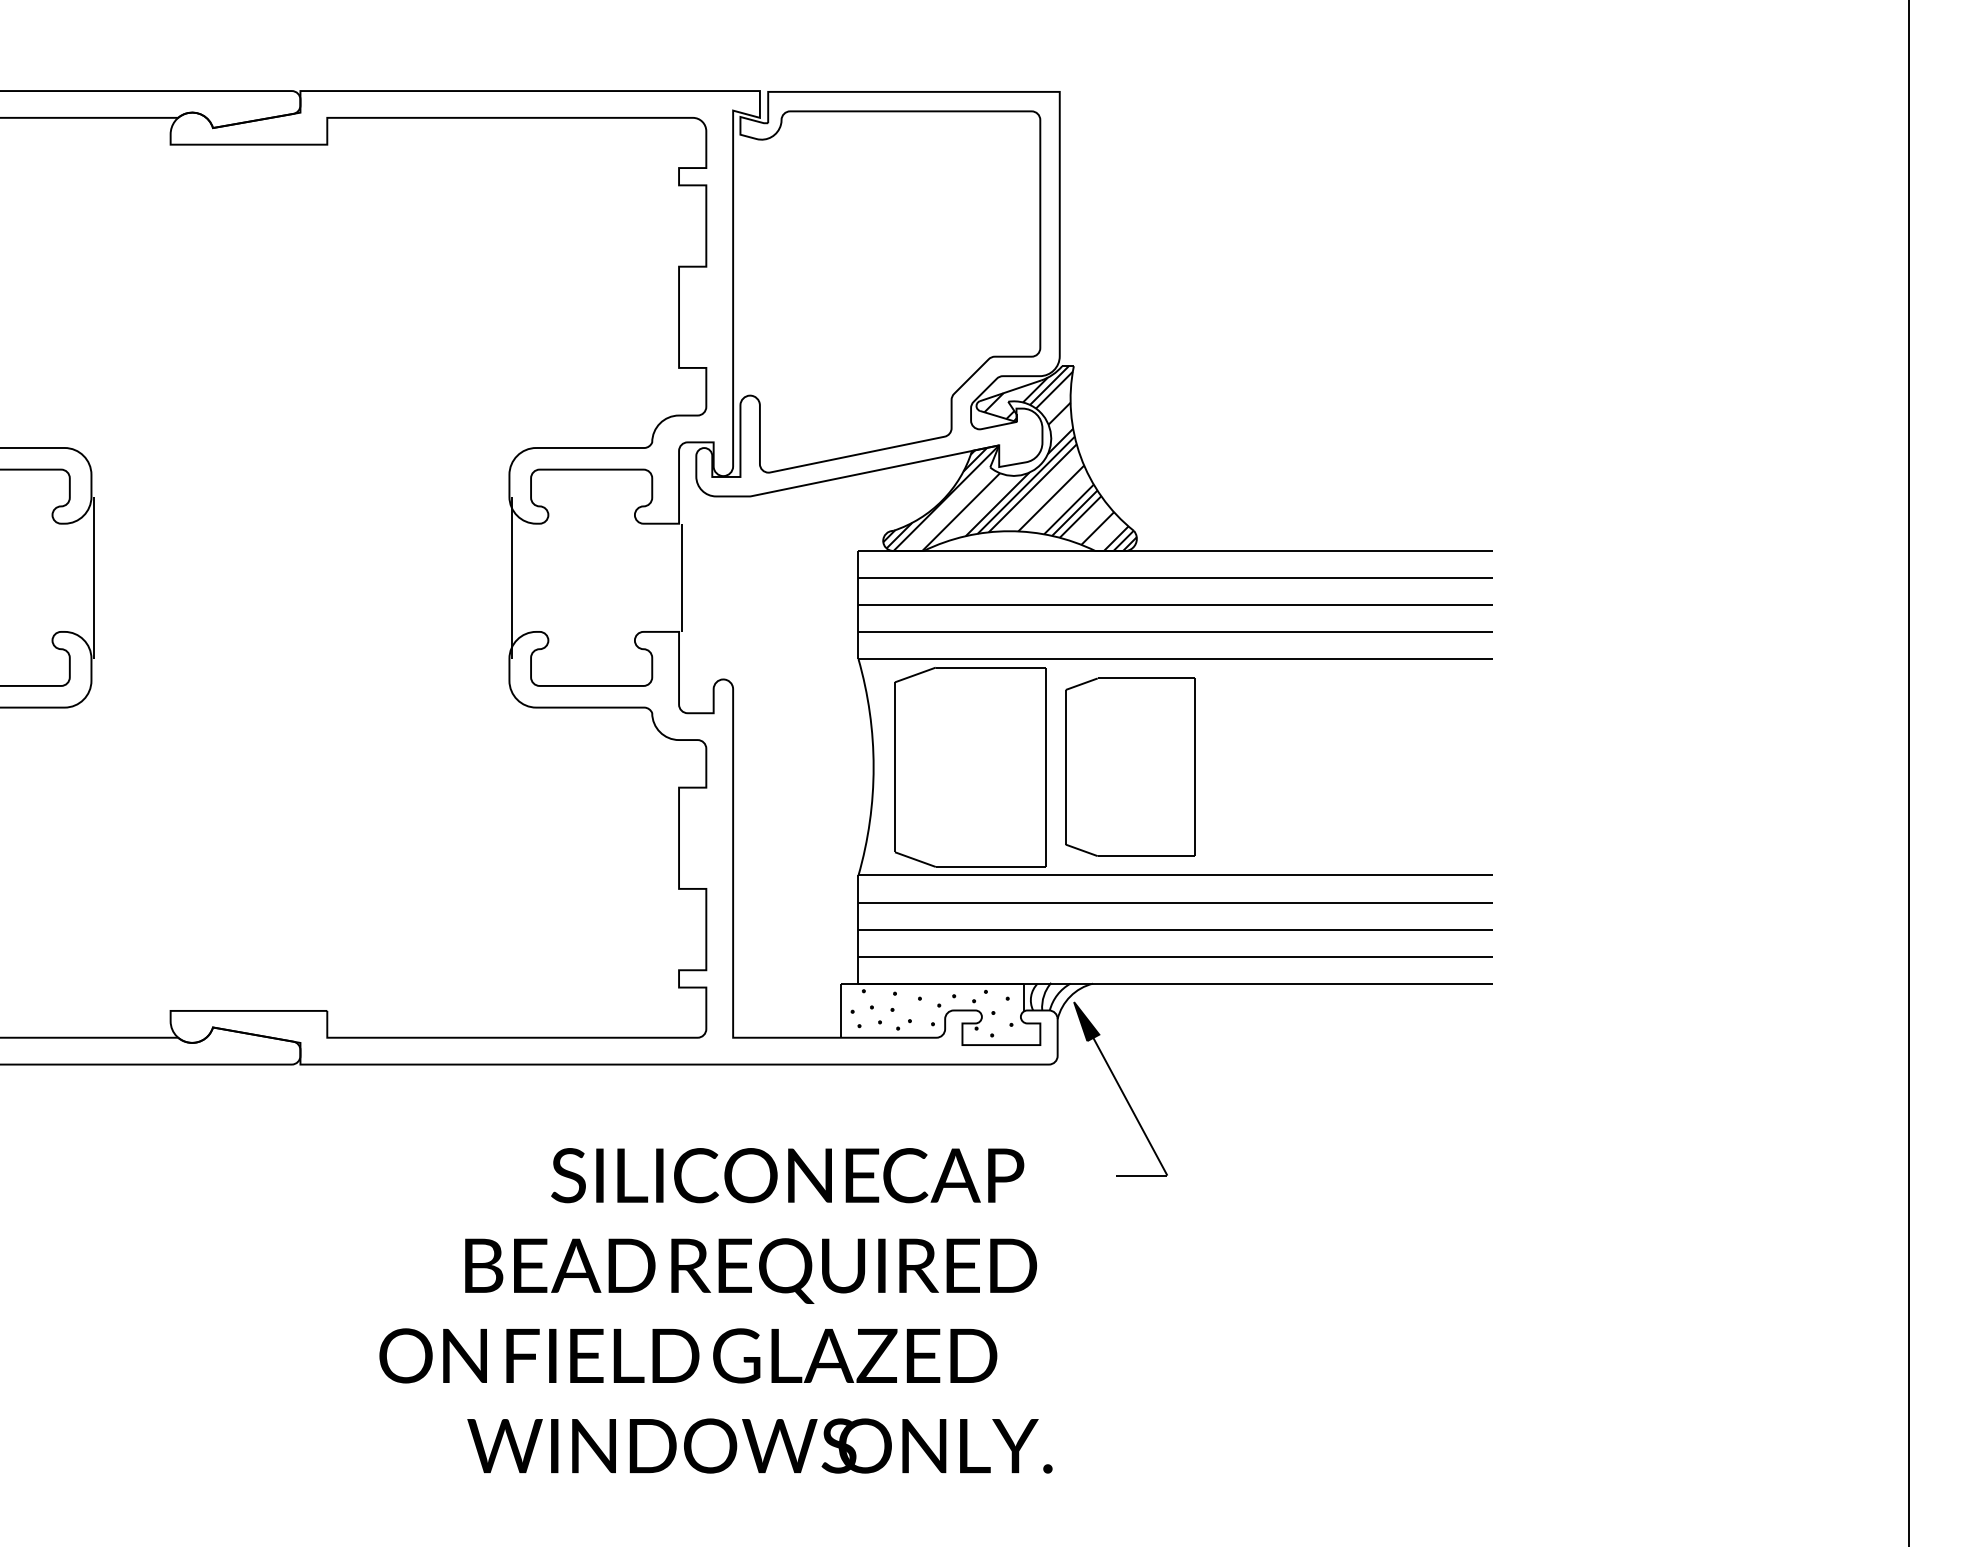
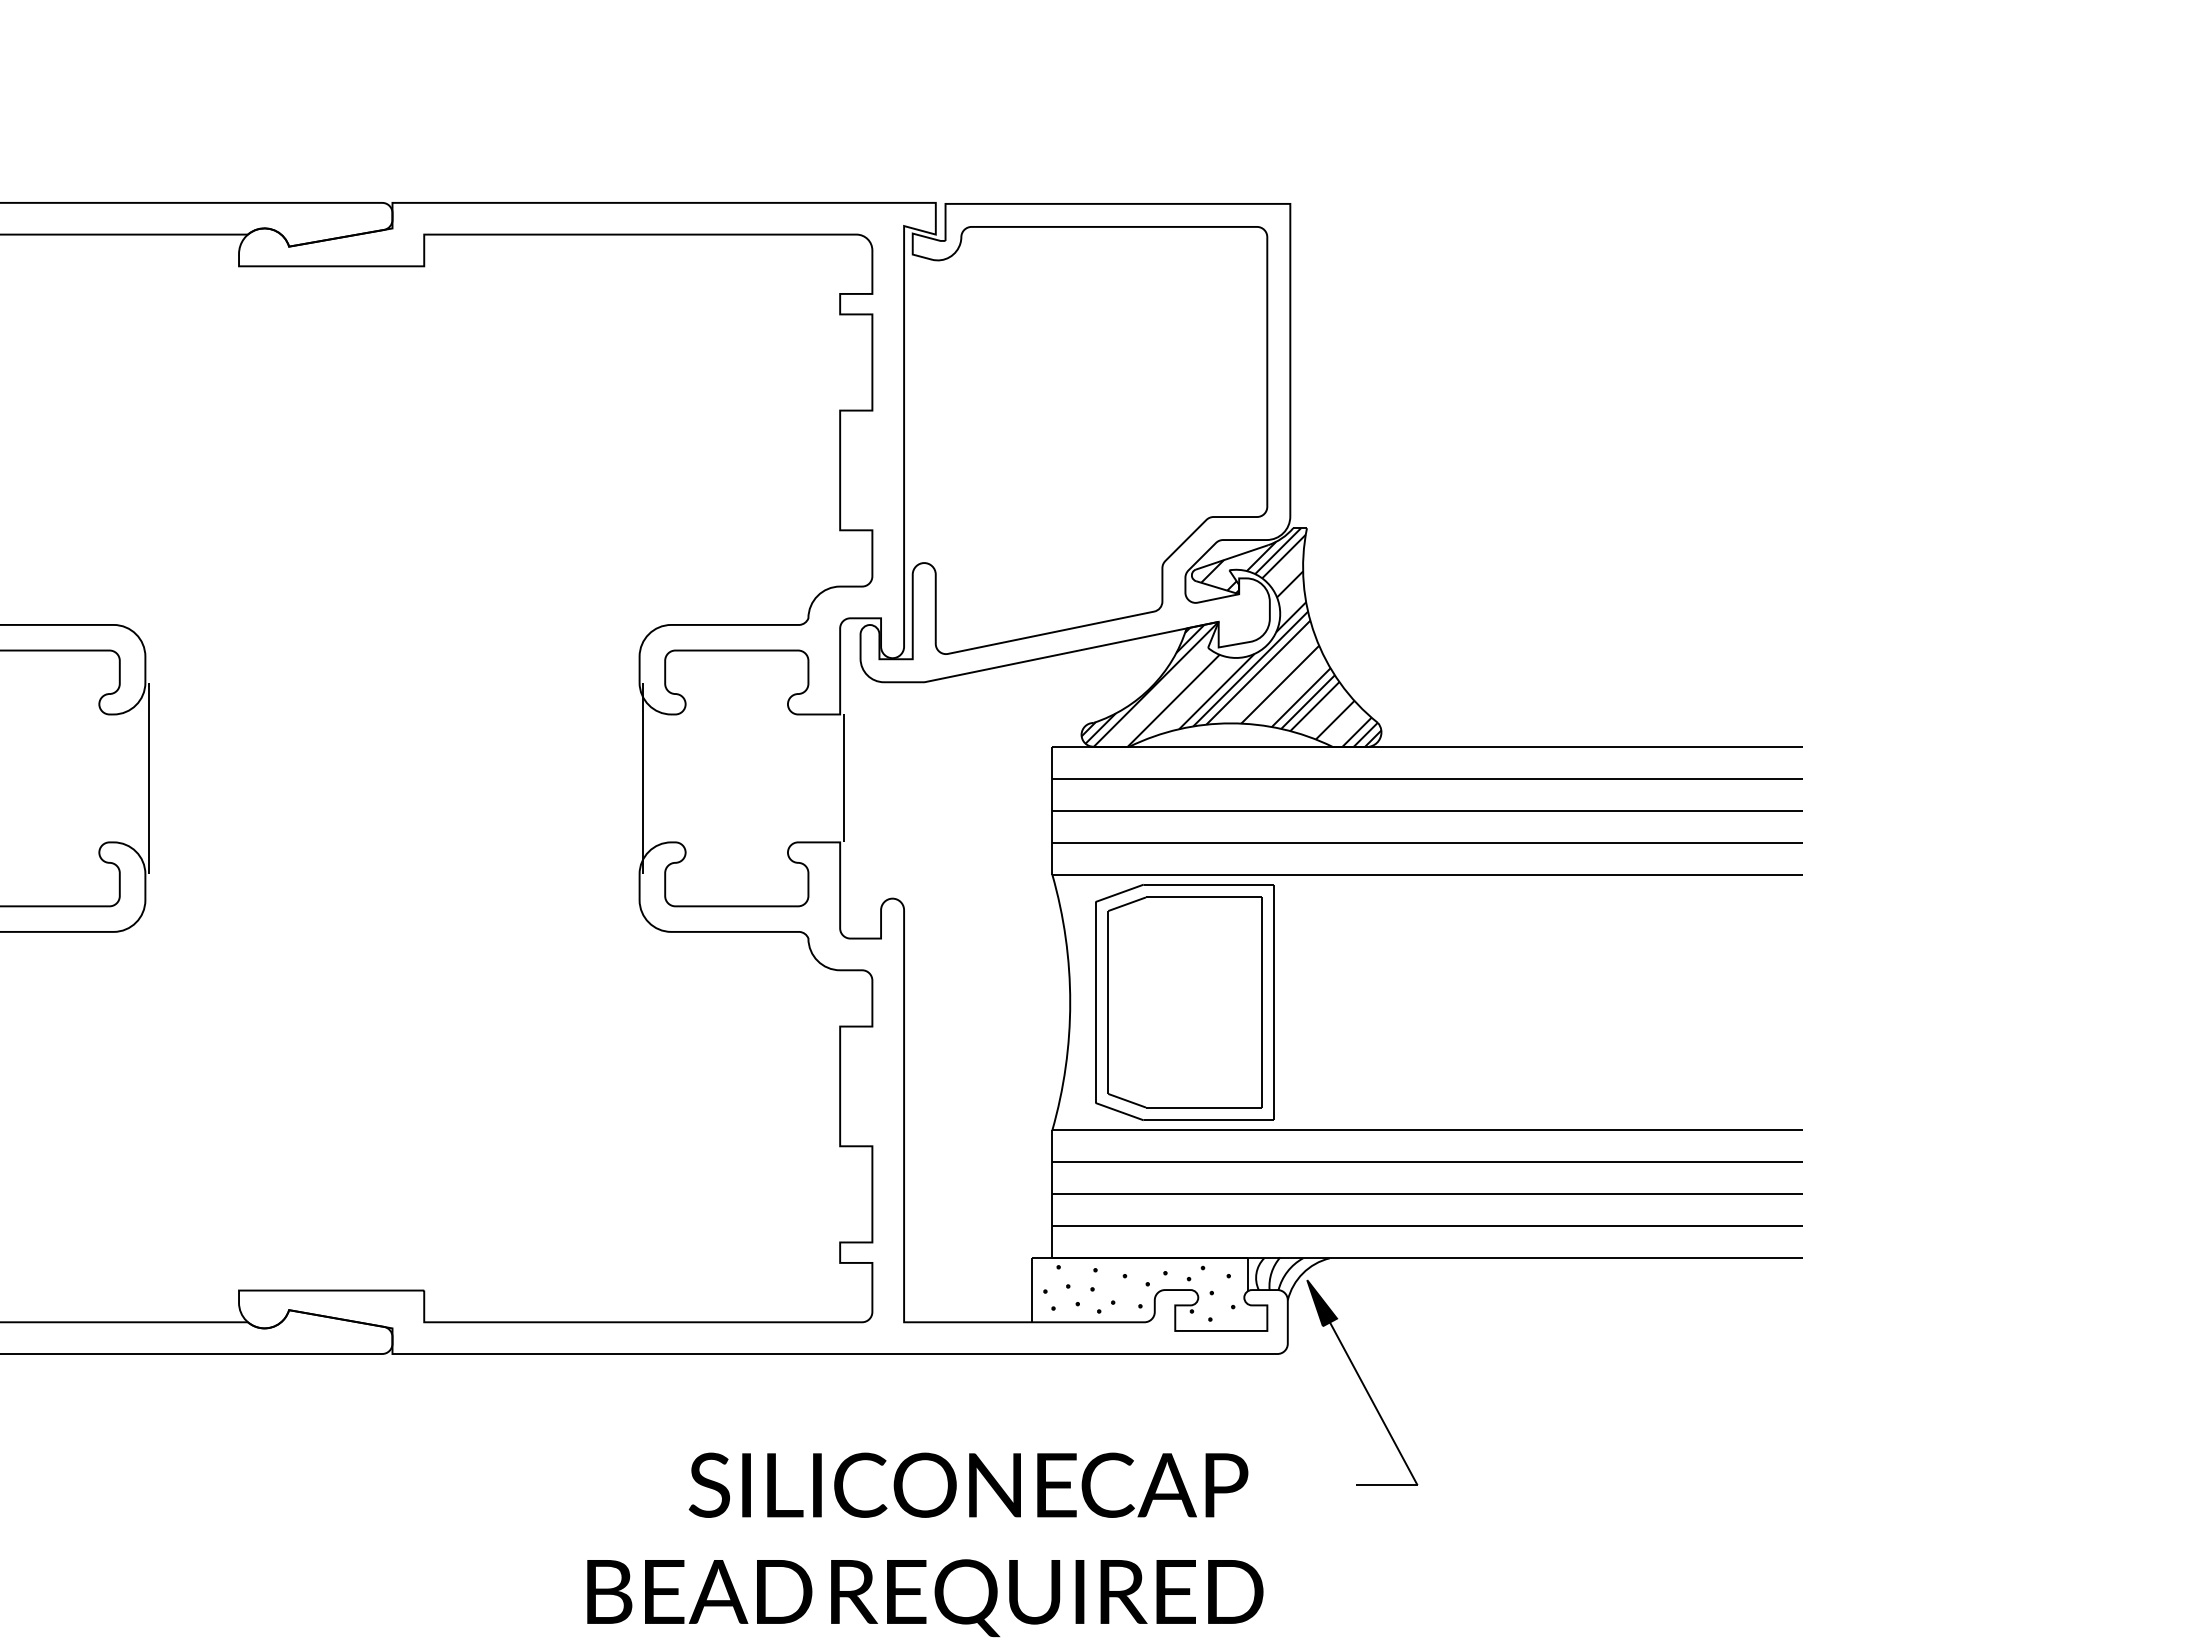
part: (1130, 766) -> (1184, 1001), moved

